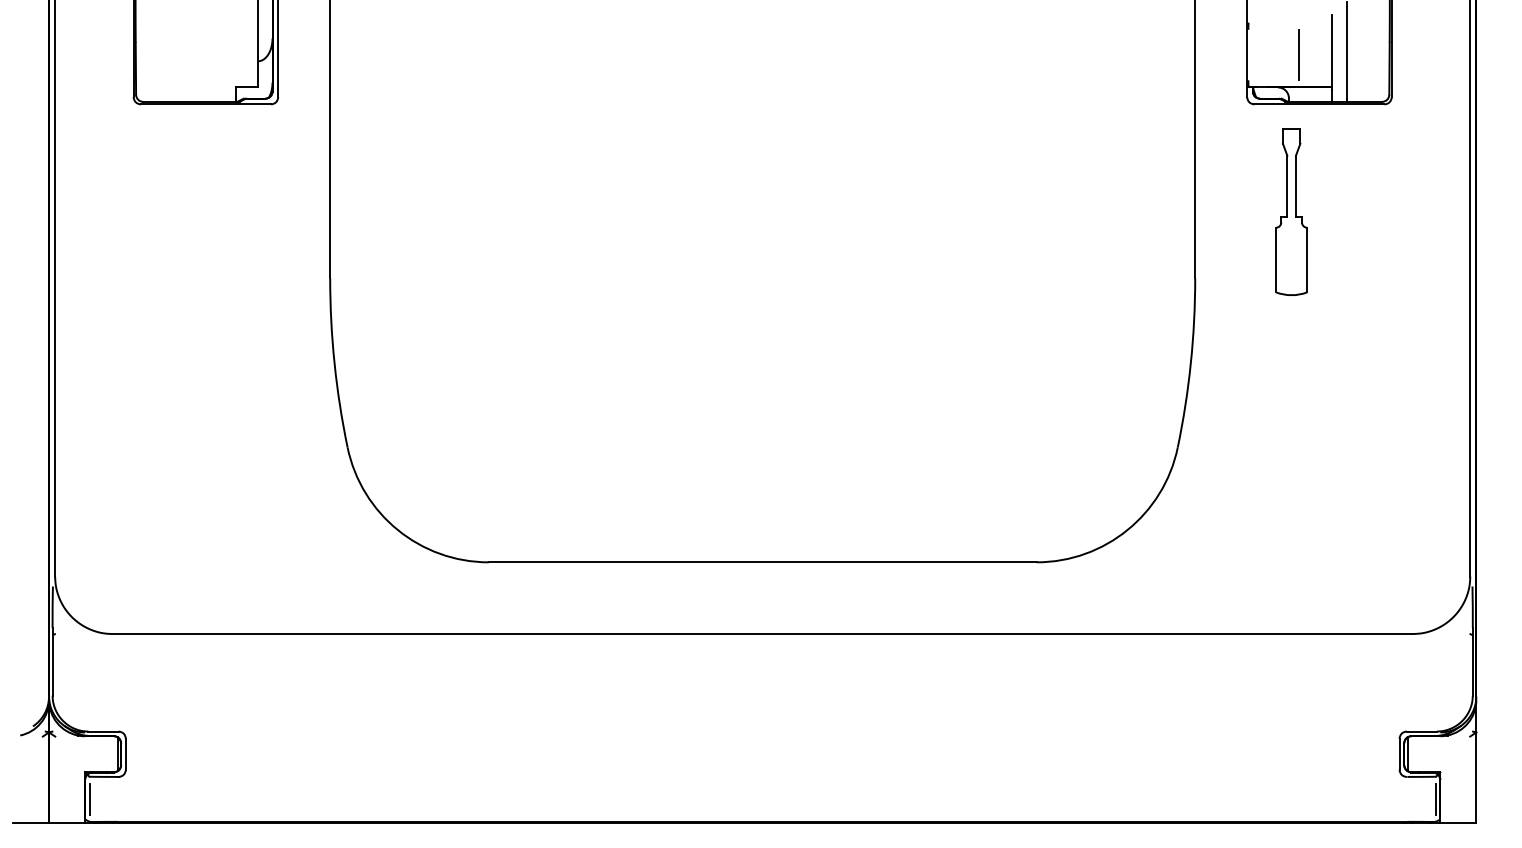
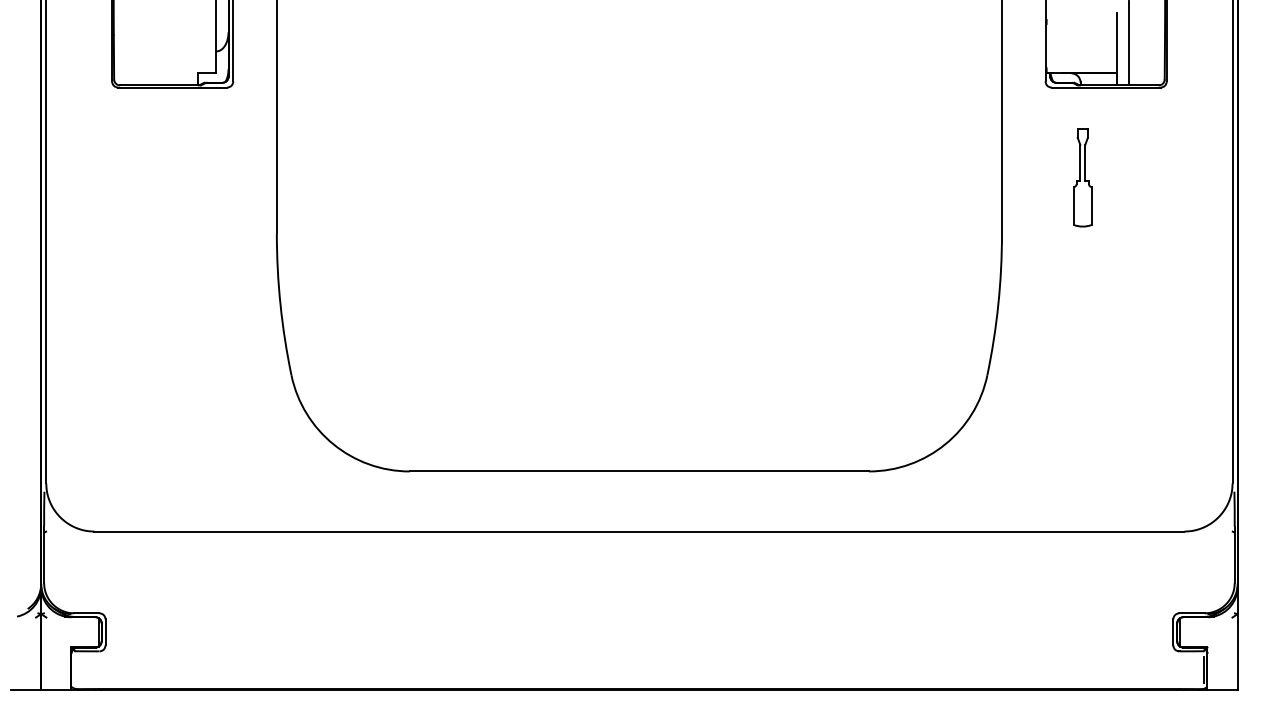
line: (1298, 54) -> (1088, 45), removed
part: (1291, 211) -> (1082, 177), size x0.7
line: (89, 798) -> (75, 669), removed

